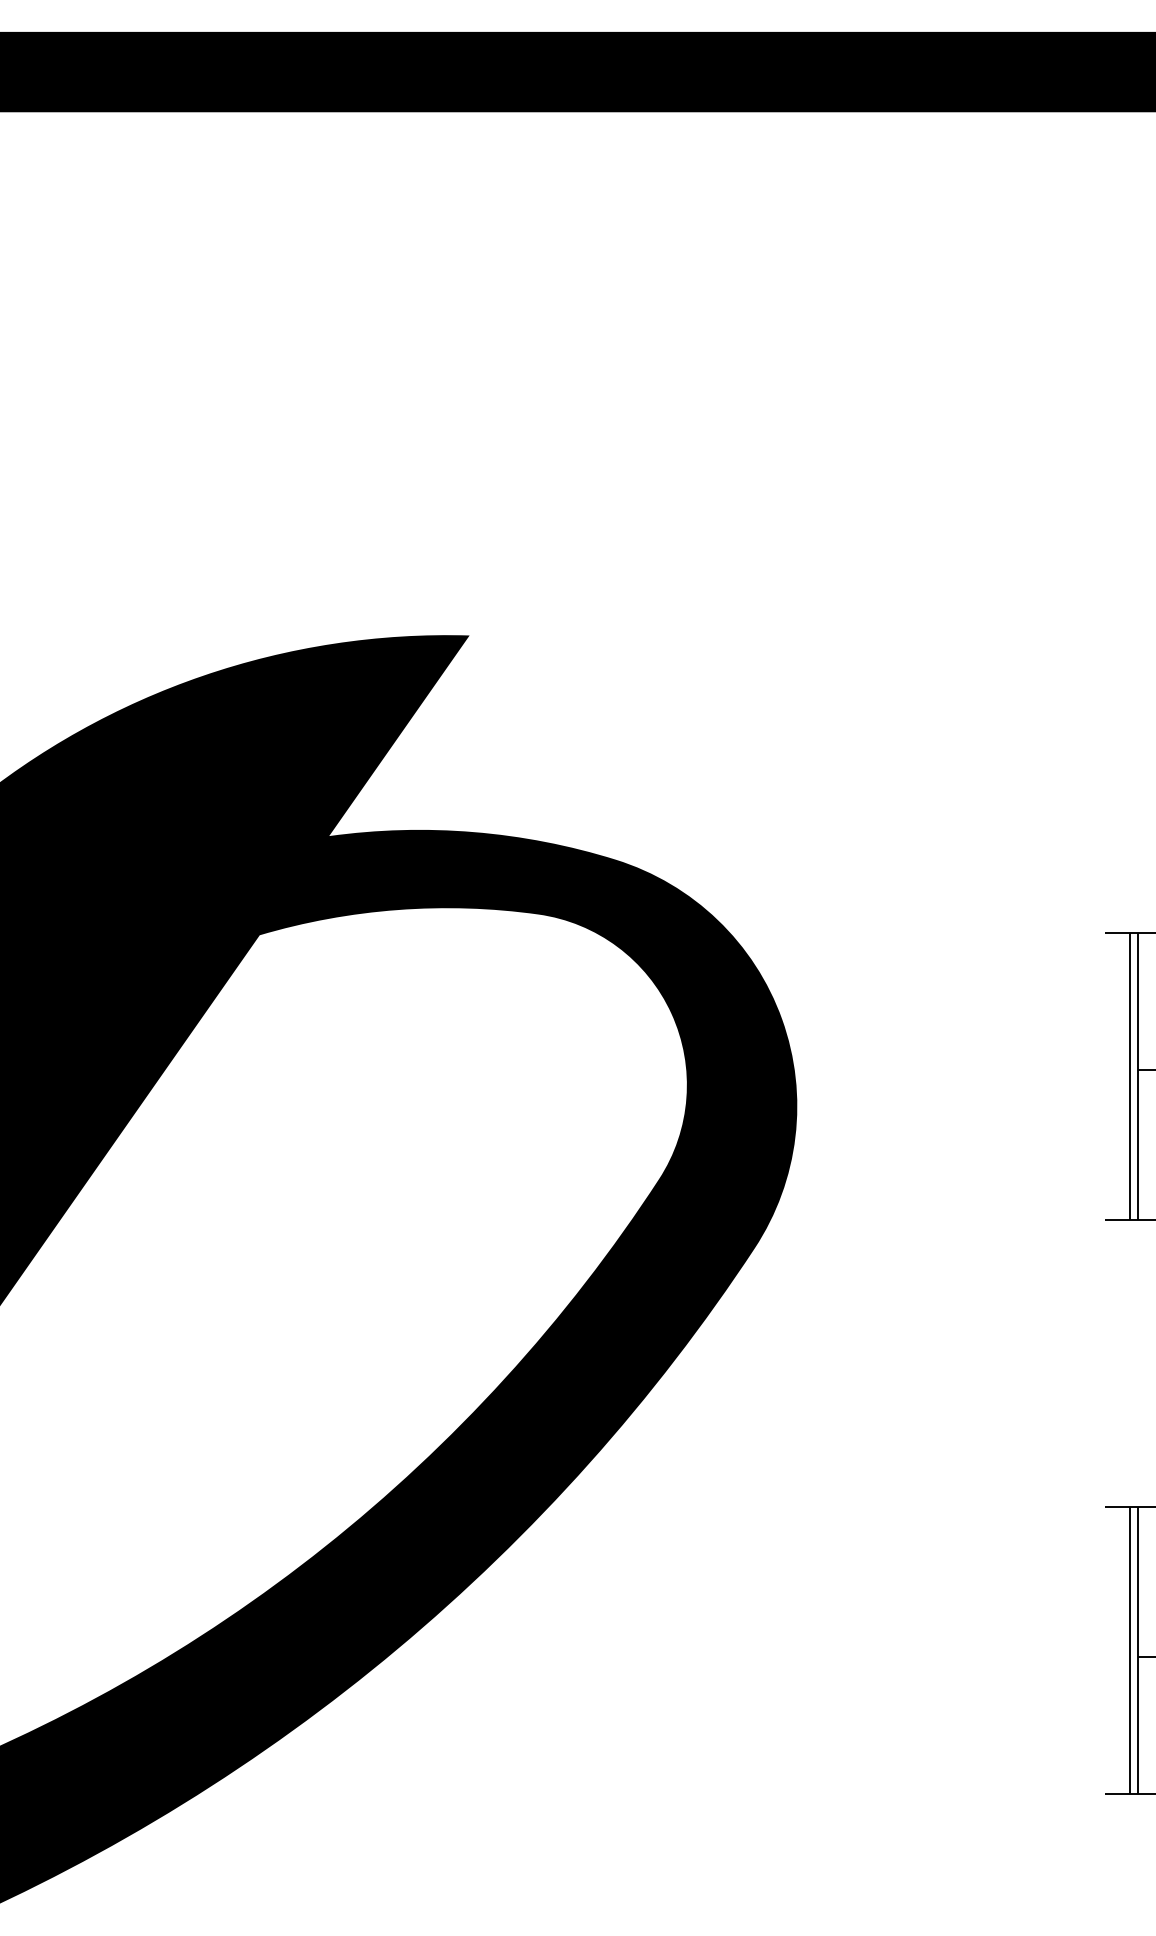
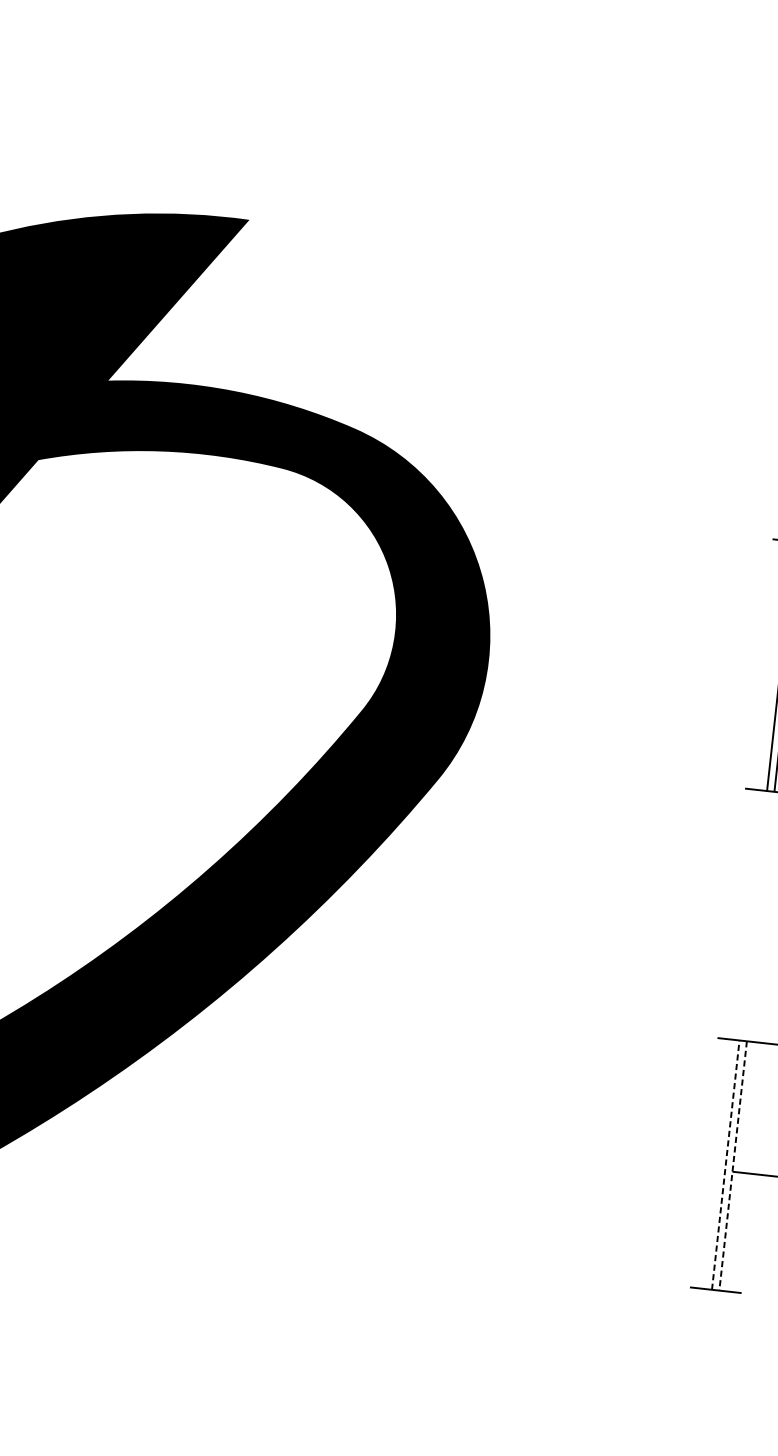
line: (1129, 1650) -> (725, 1164), solid -> dashed
line: (1138, 1650) -> (733, 1165), solid -> dashed

